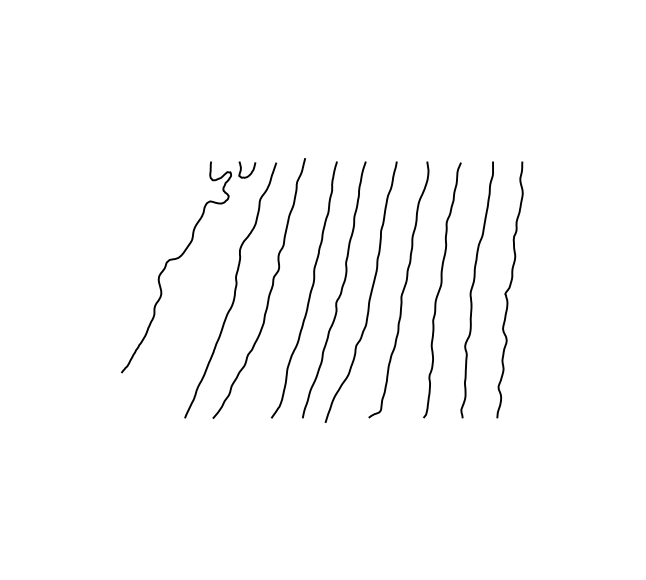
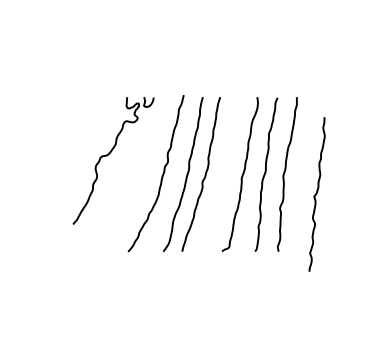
curve: (233, 290) -> (140, 174), removed
curve: (508, 290) -> (316, 194), moved
curve: (369, 291) -> (222, 175), removed

